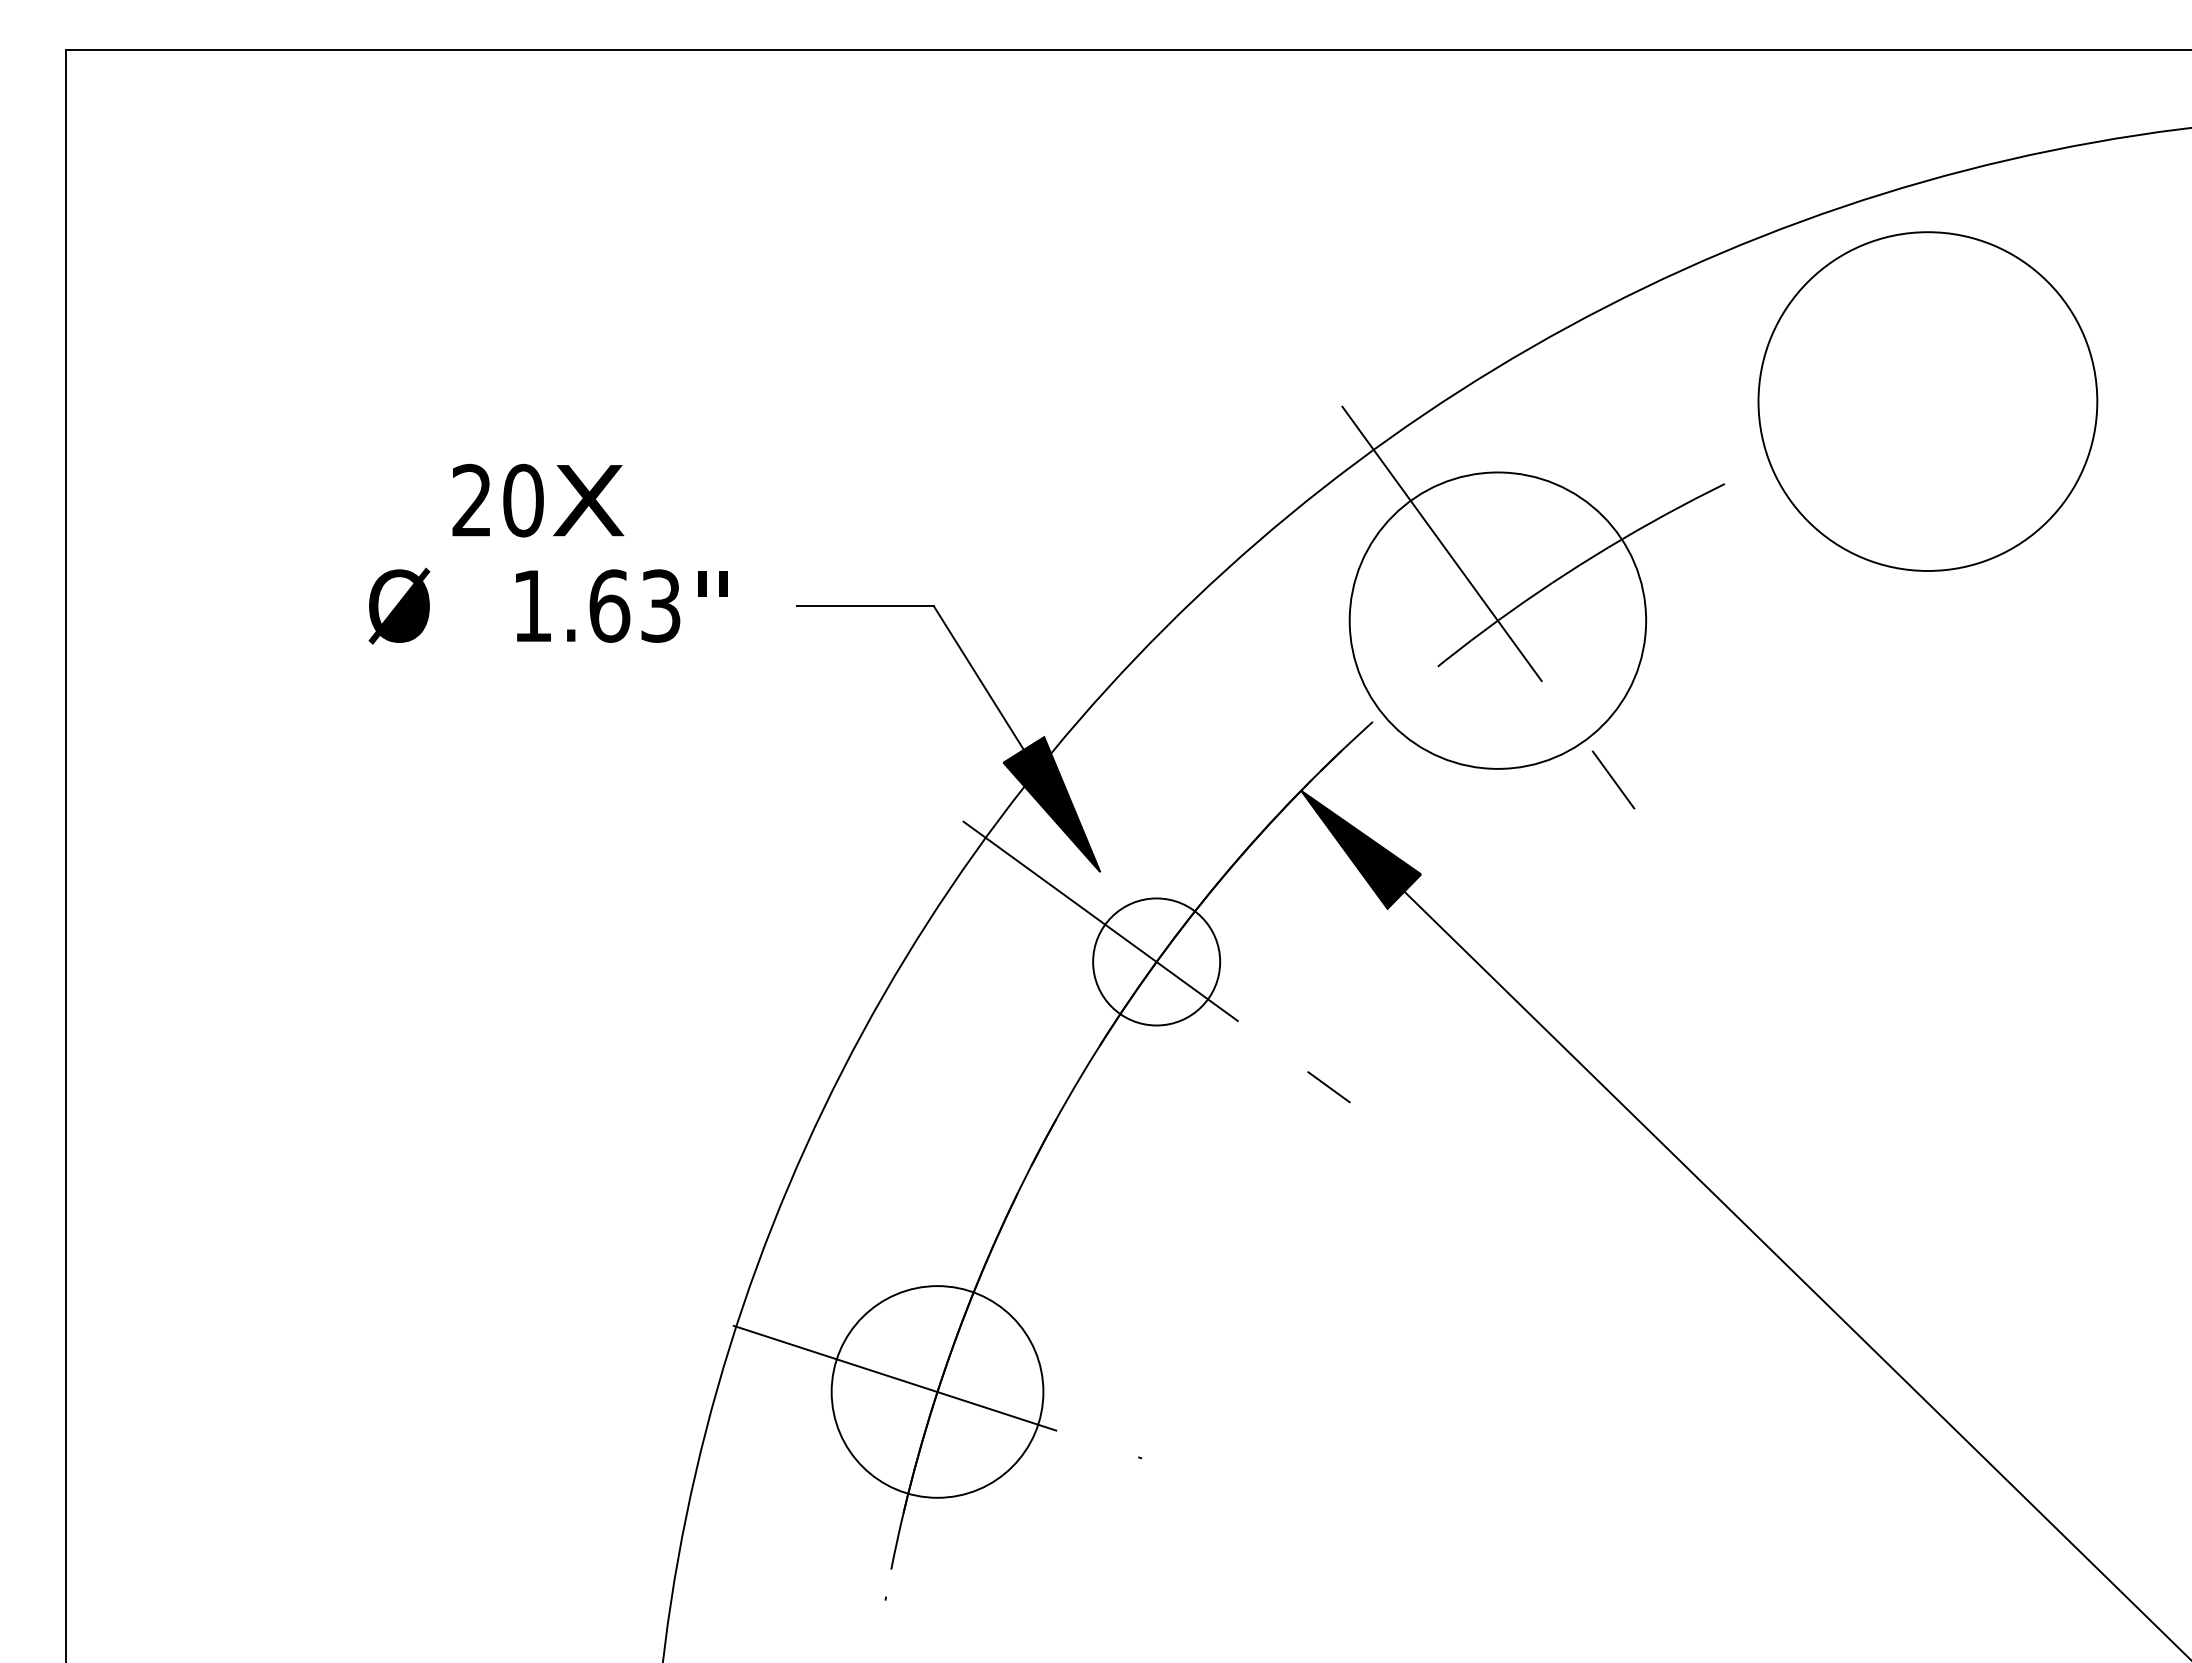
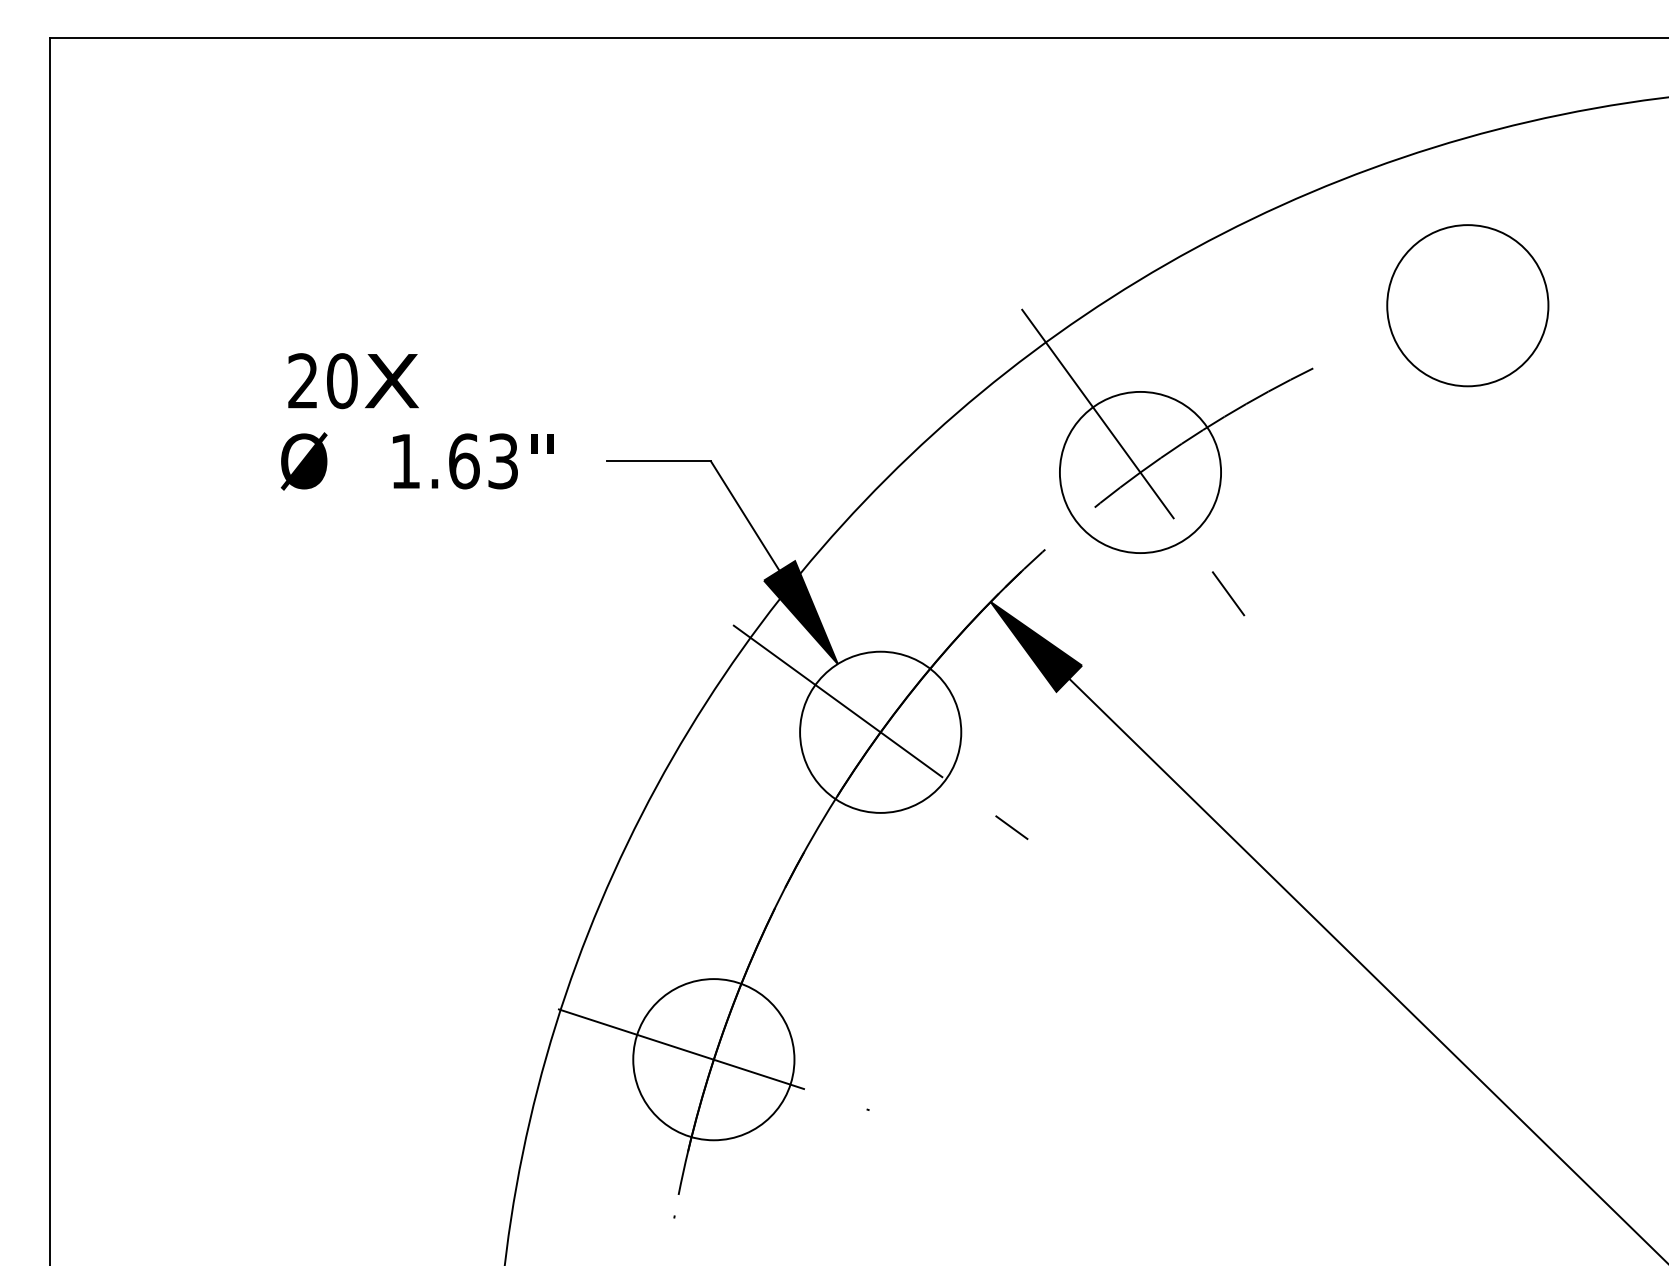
circle: (1927, 401) -> (1467, 305), size x0.62
text: (538, 500) -> (353, 381), moved
circle: (1497, 620) -> (1140, 472), size x0.71
circle: (1156, 961) -> (880, 731), size x1.67

